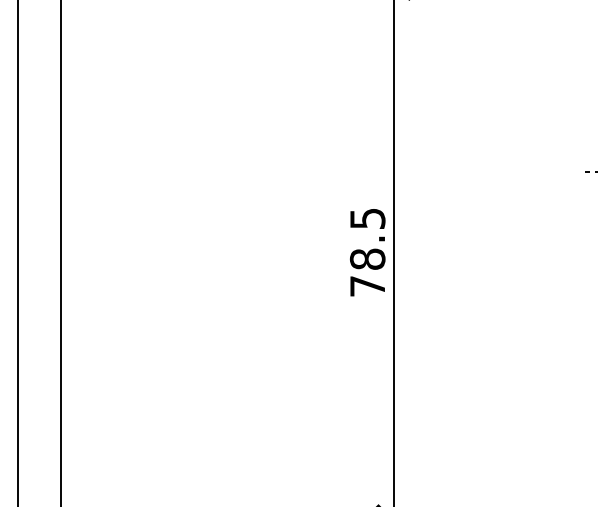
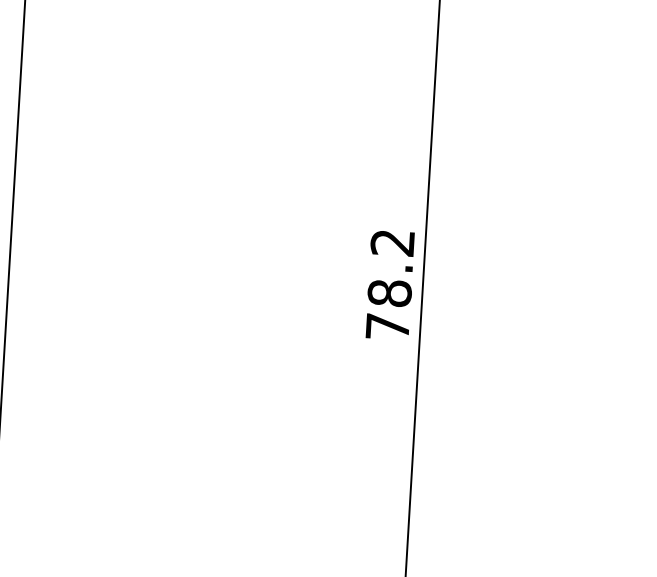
text: (367, 219) -> (392, 243), 78.5 -> 78.2

